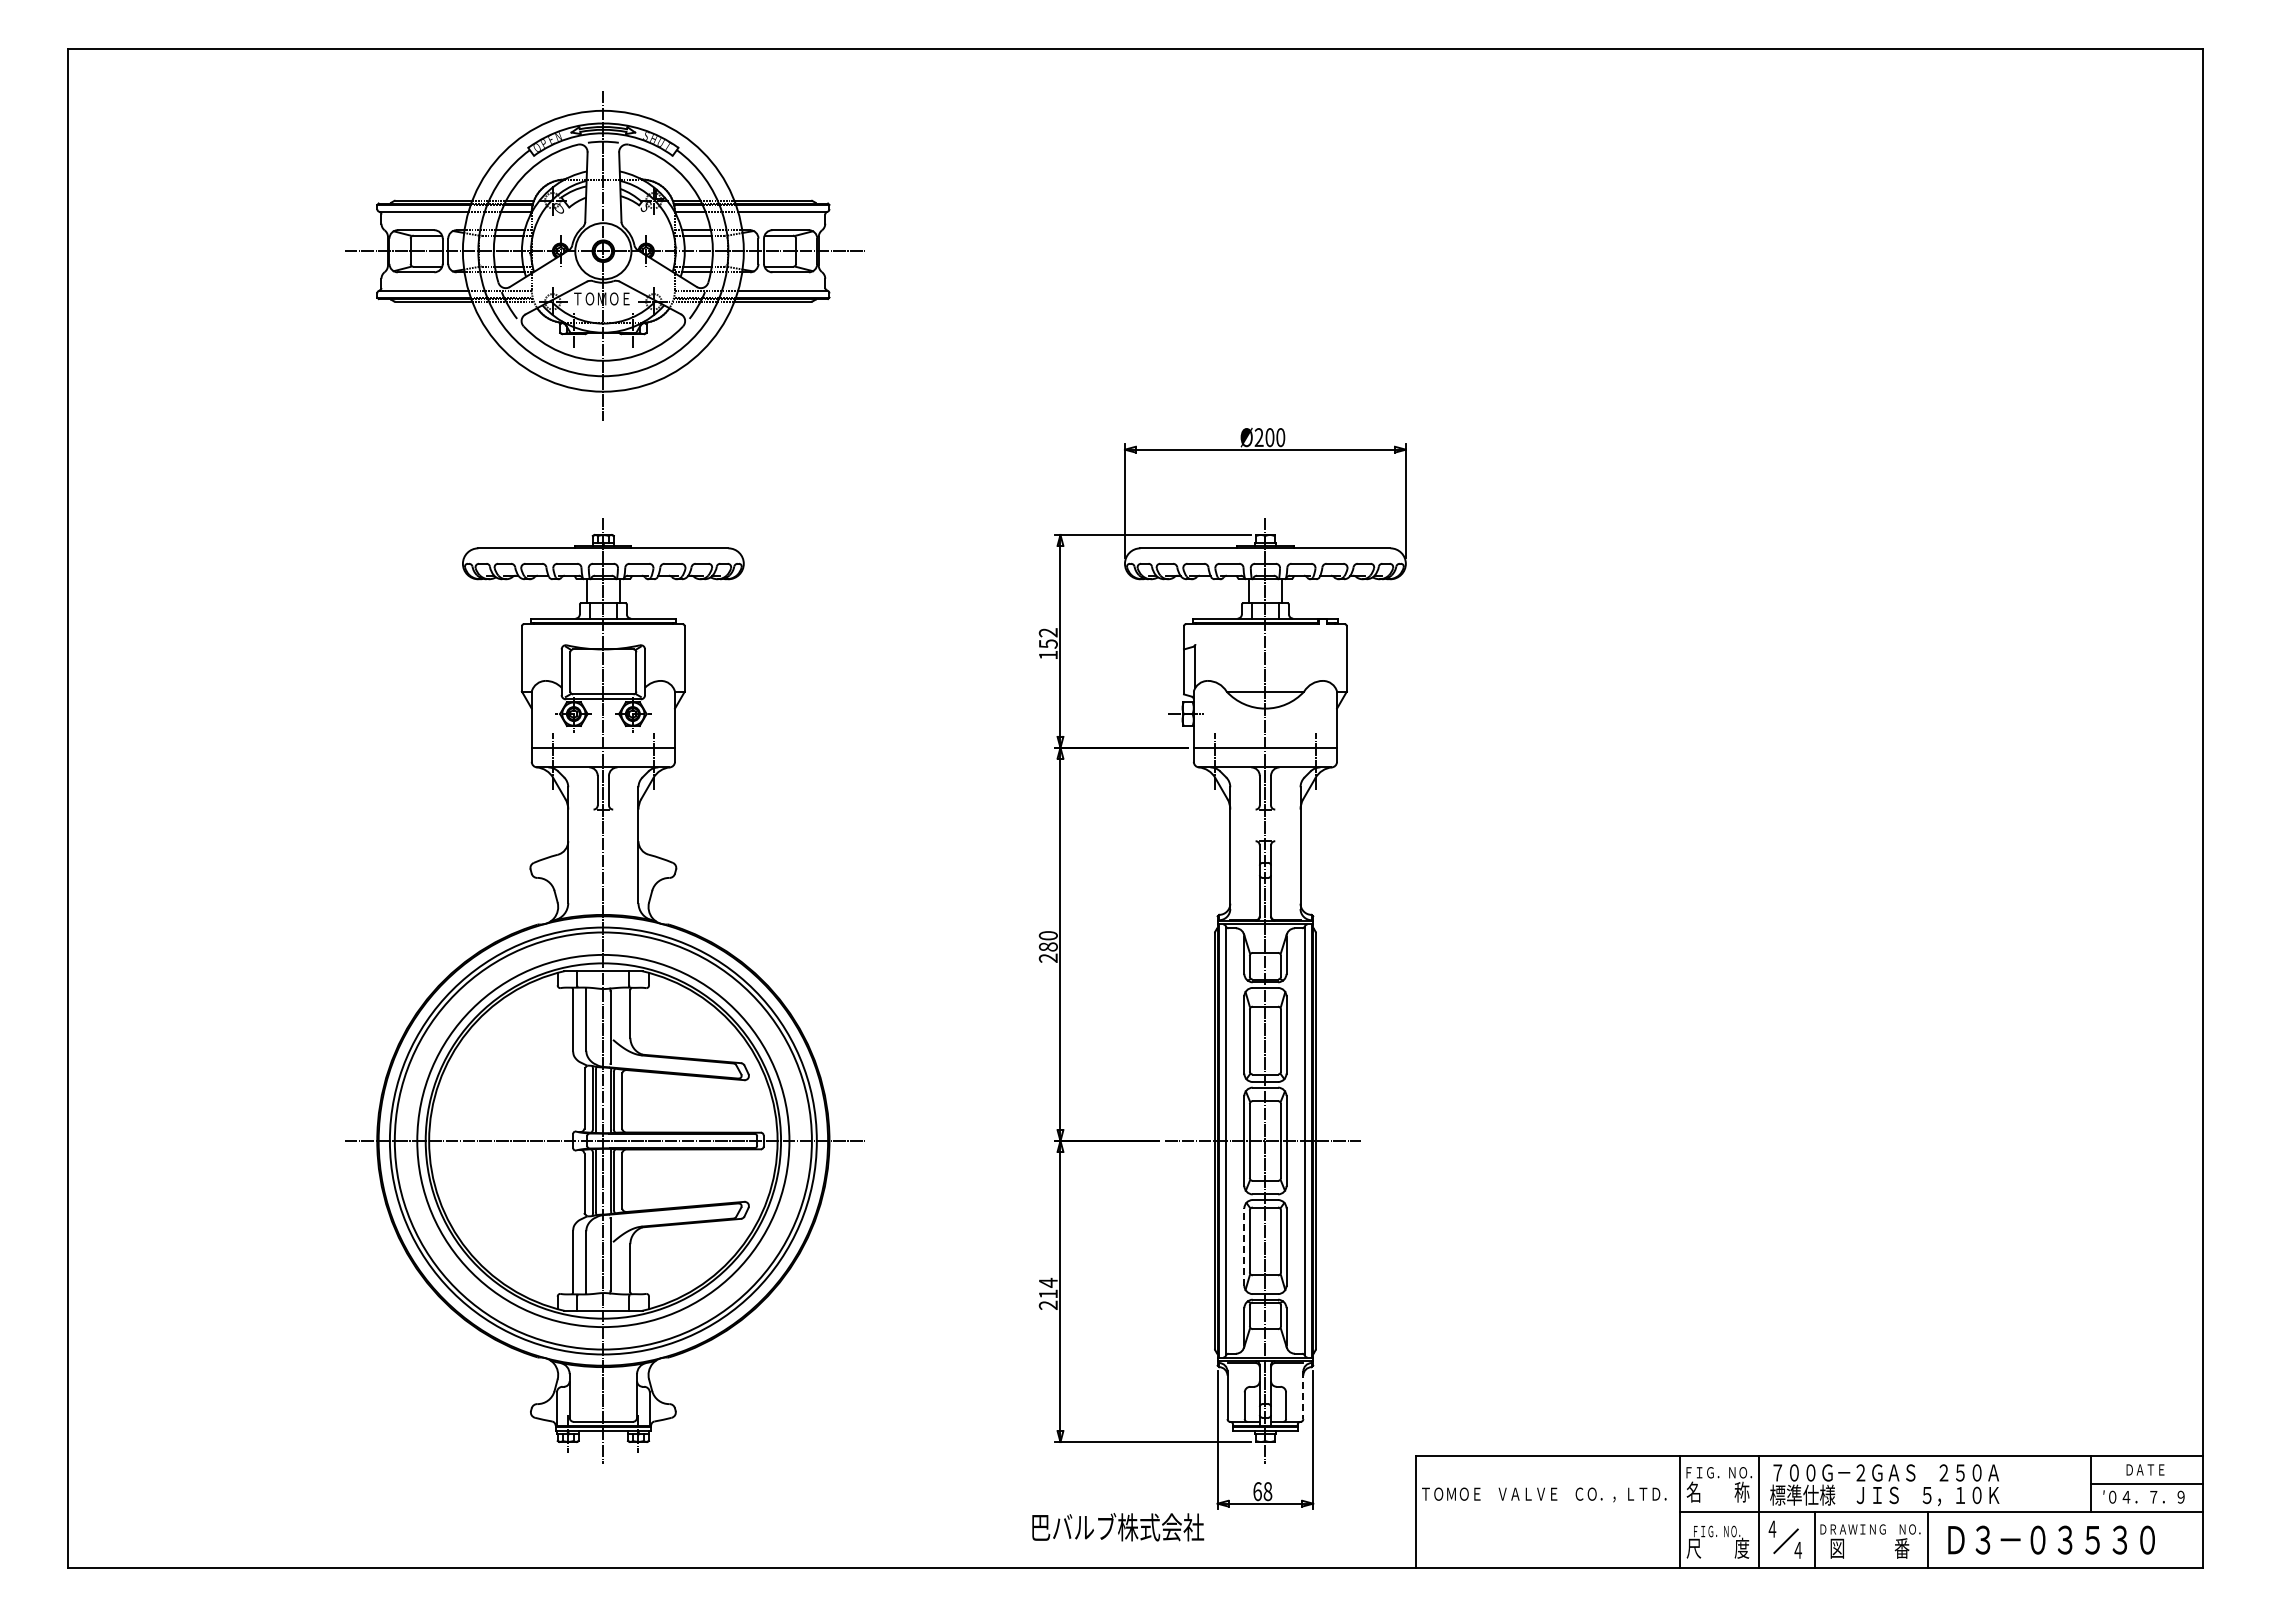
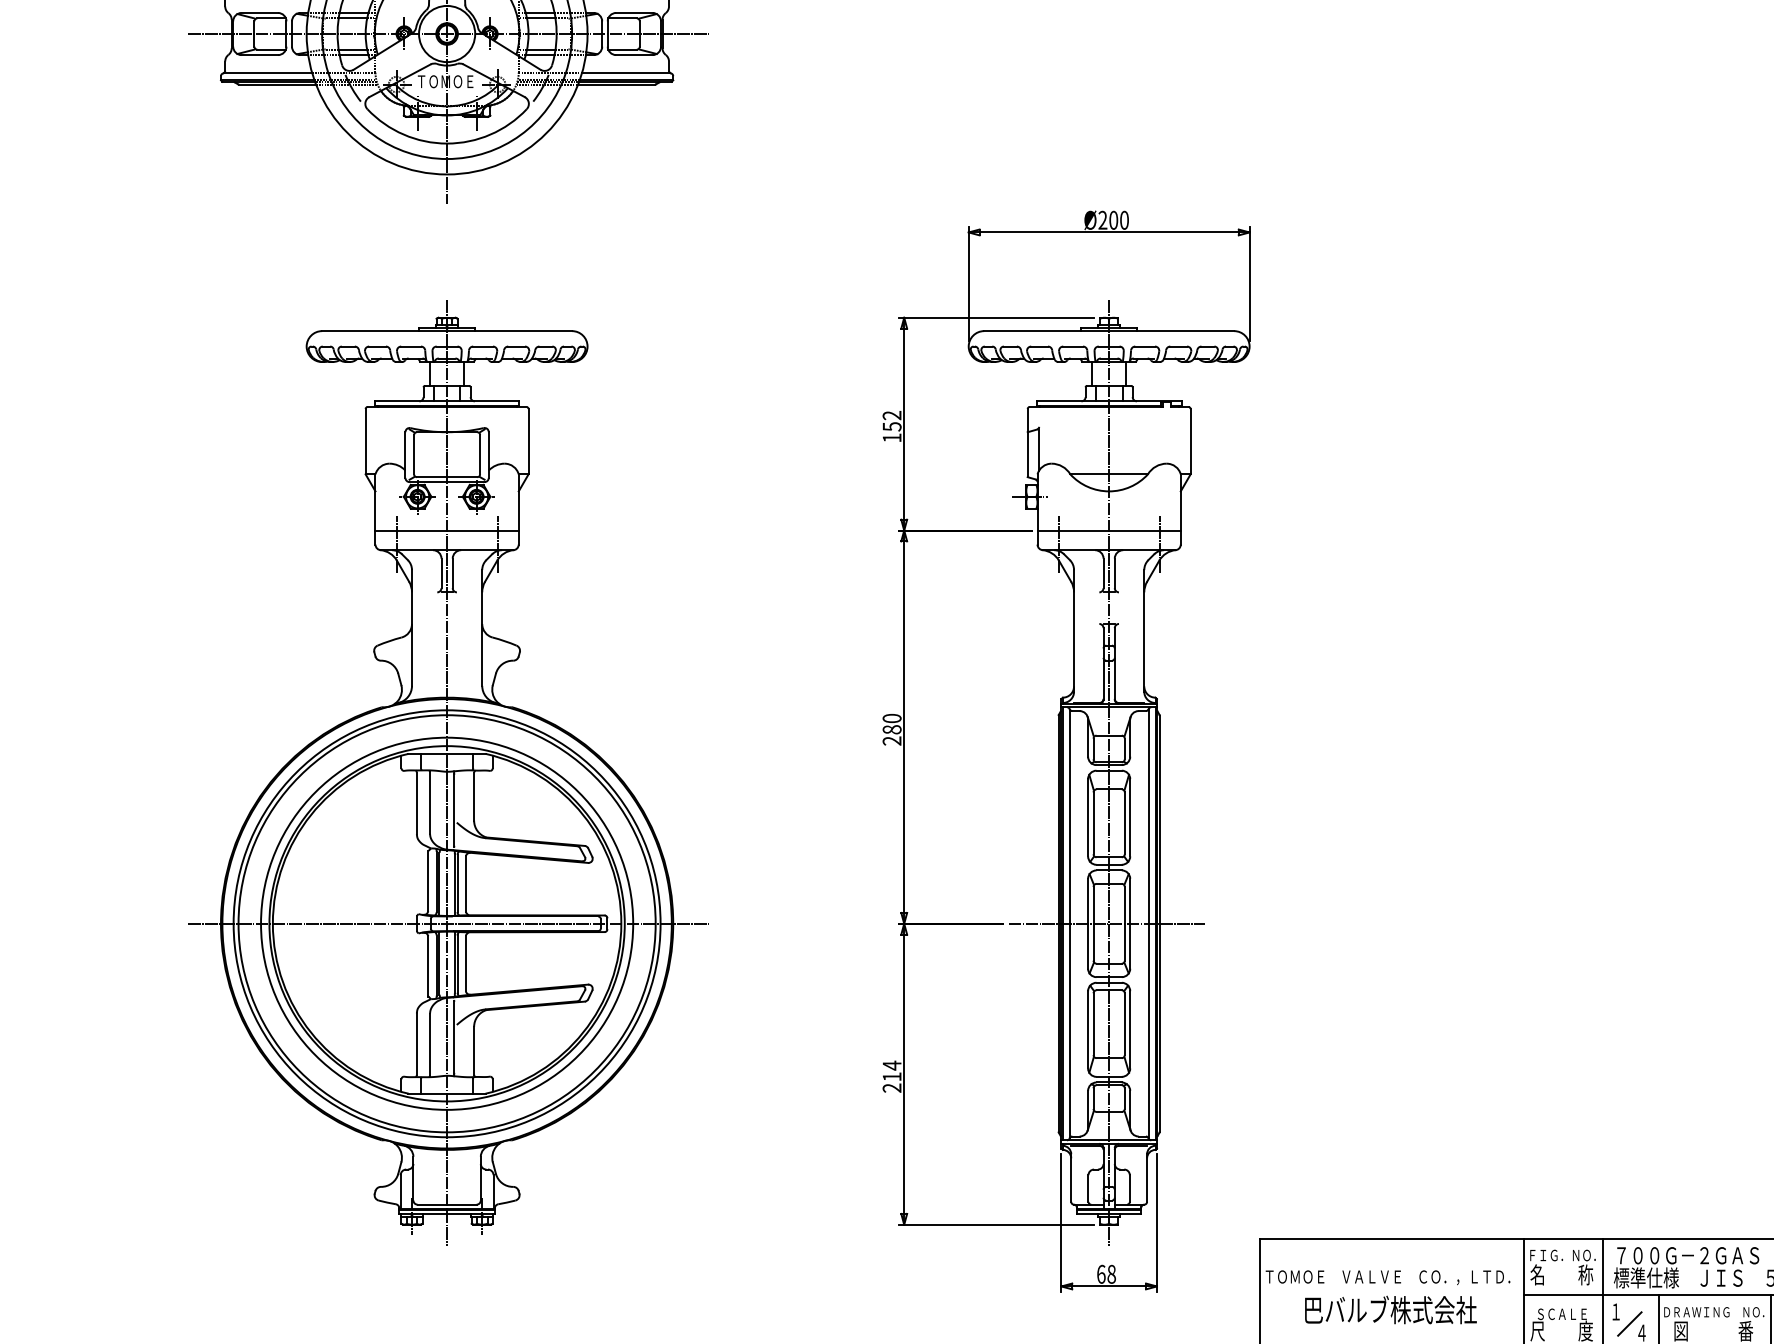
line: (1244, 1247) -> (1088, 1030), dashed -> solid
line: (1303, 1395) -> (1147, 1178), dashed -> solid
text: (1118, 1527) -> (1391, 1310), moved
text: (1772, 1528) -> (1616, 1311), ４ -> １
text: (1718, 1531) -> (1562, 1314), ＦＩＧ．ＮＯ． -> ＳＣＡＬＥ

